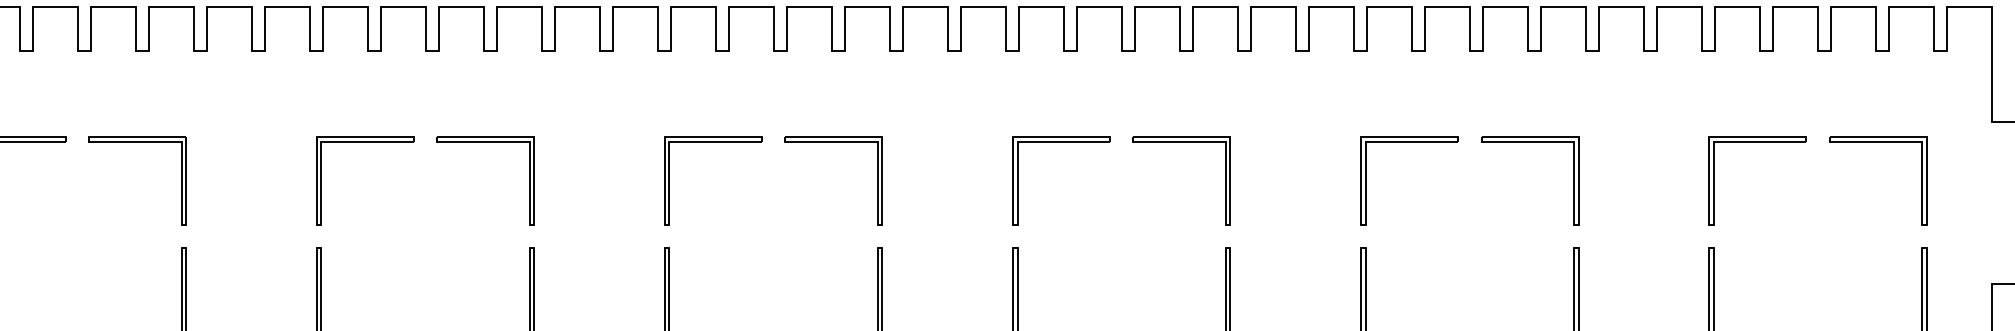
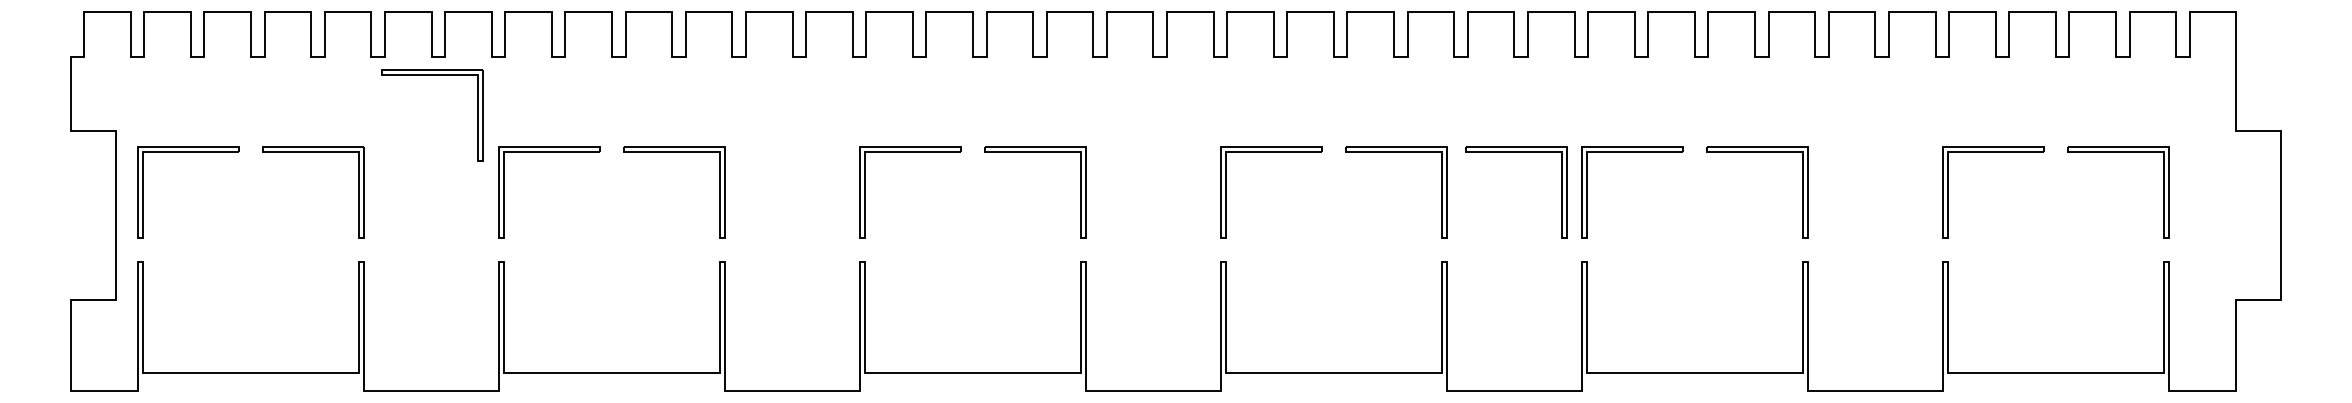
part: (252, 68) -> (432, 75), added
part: (1297, 142) -> (1516, 152), added

